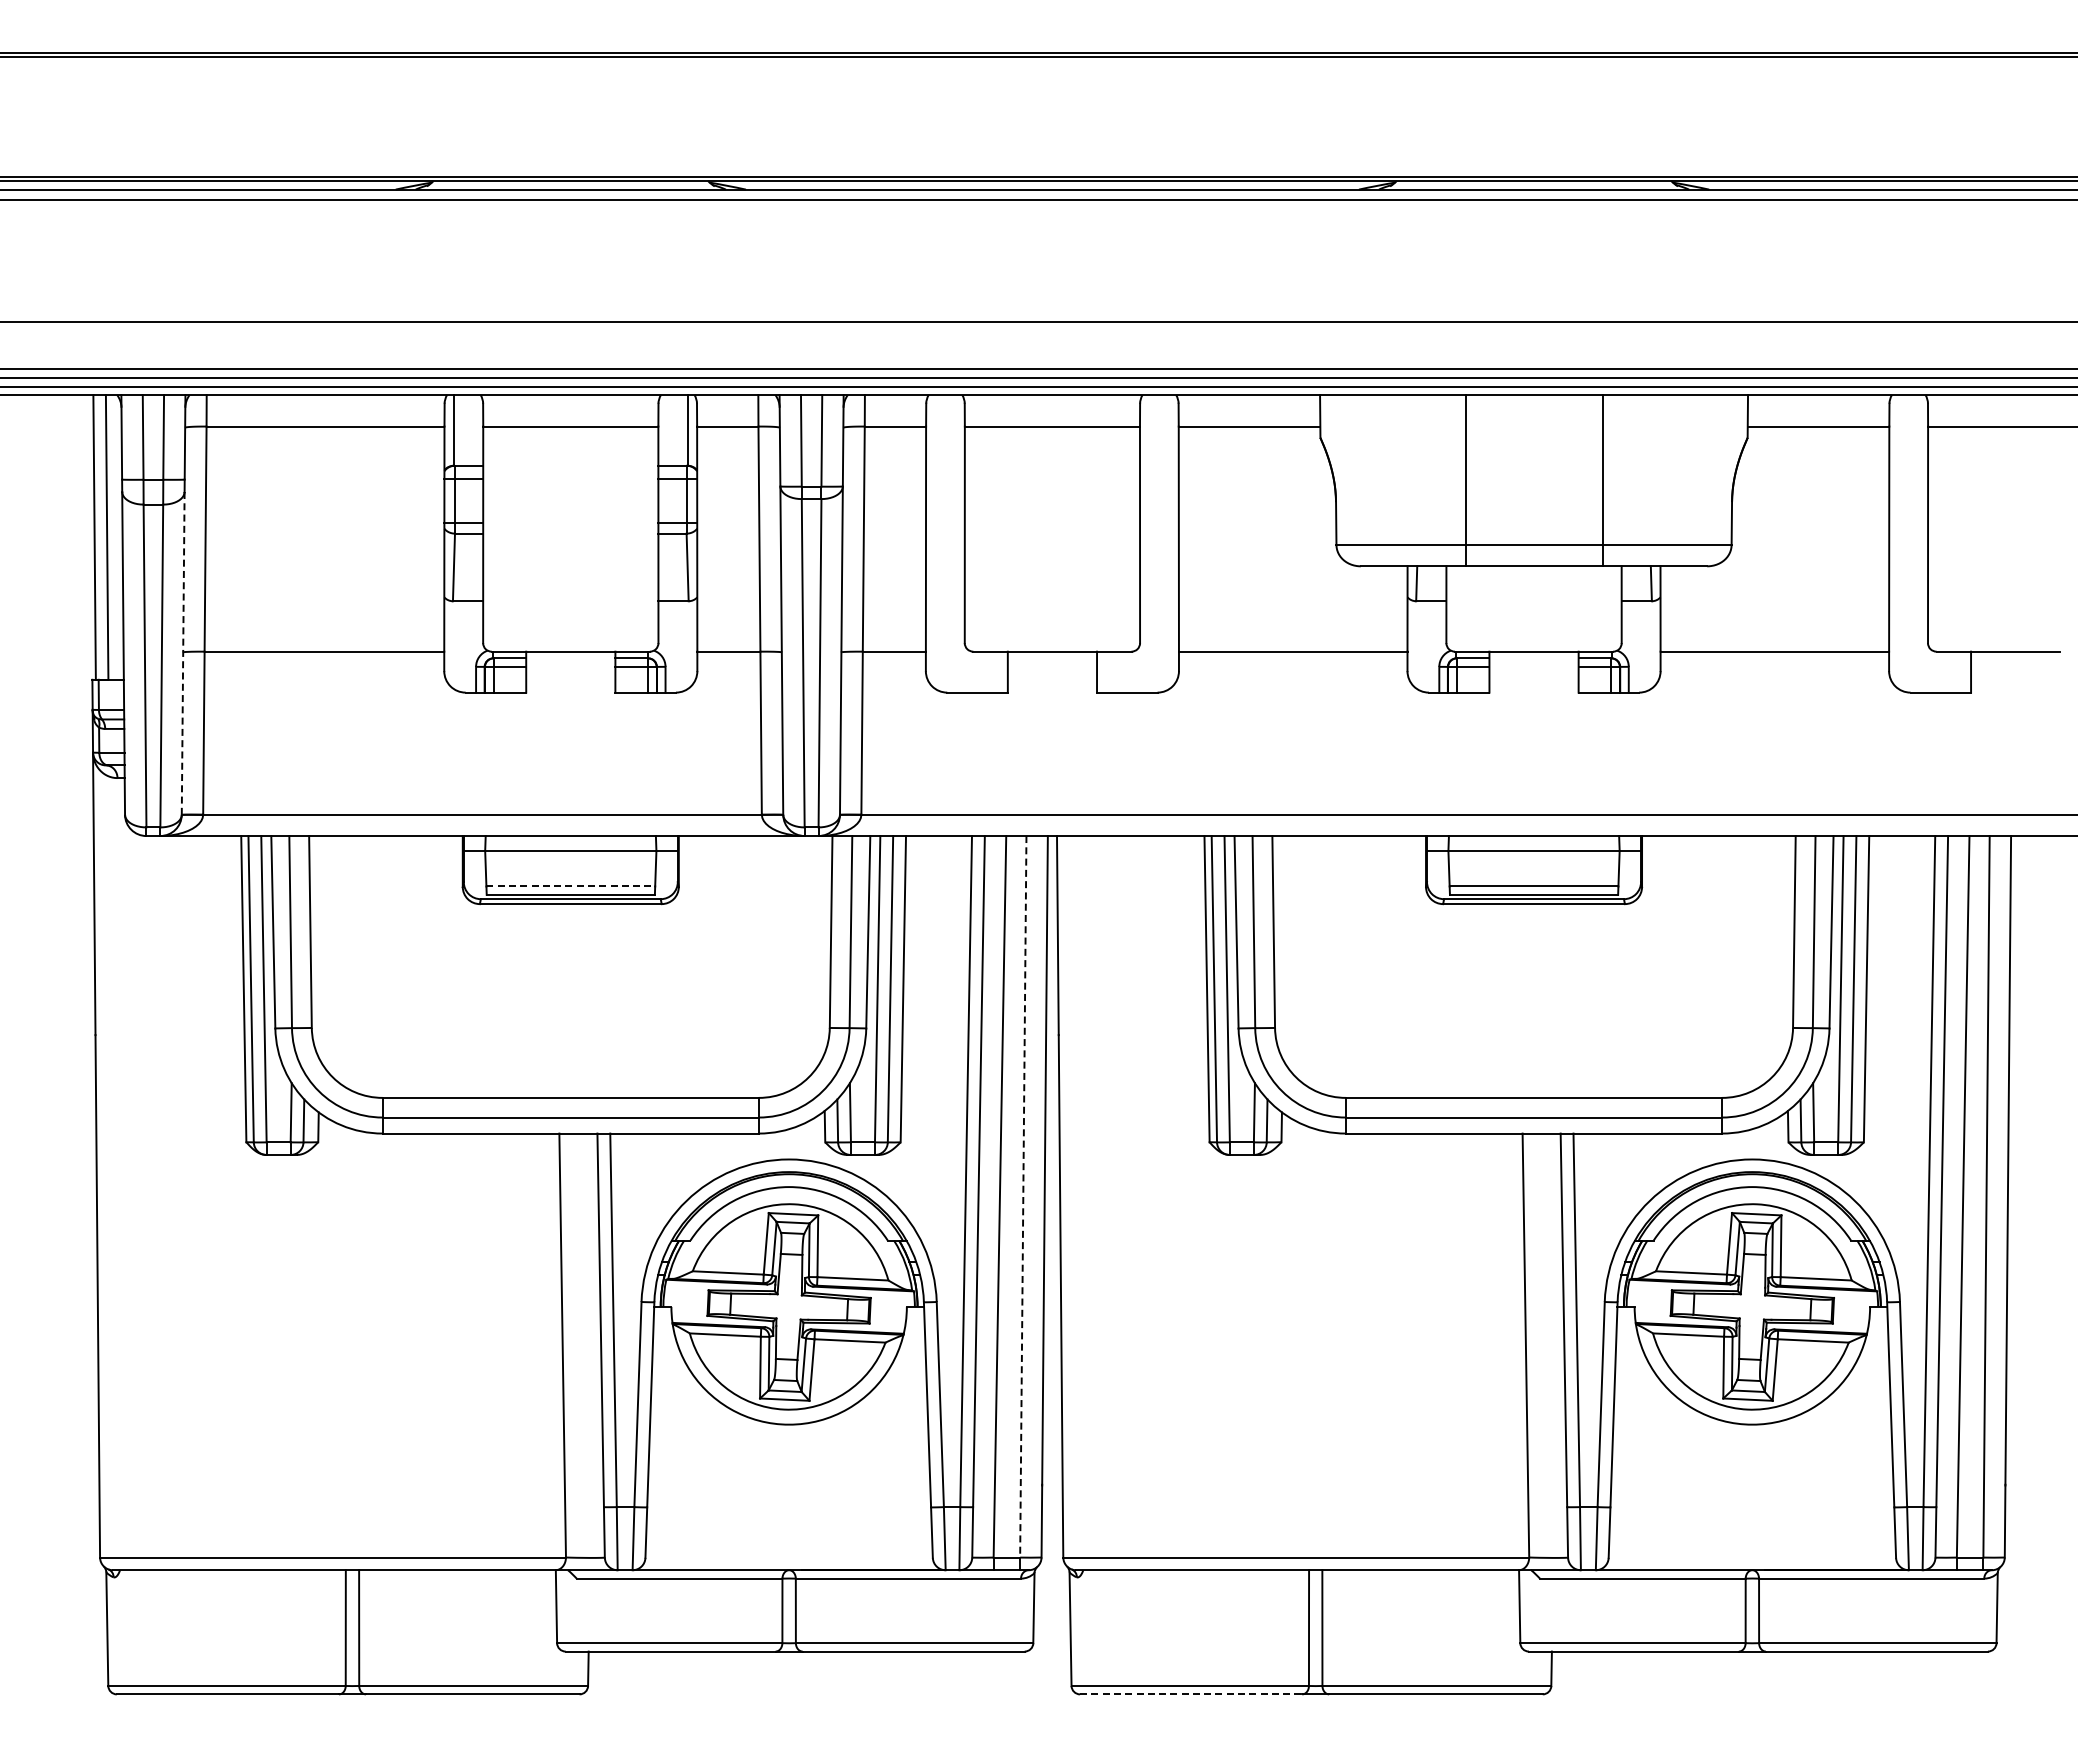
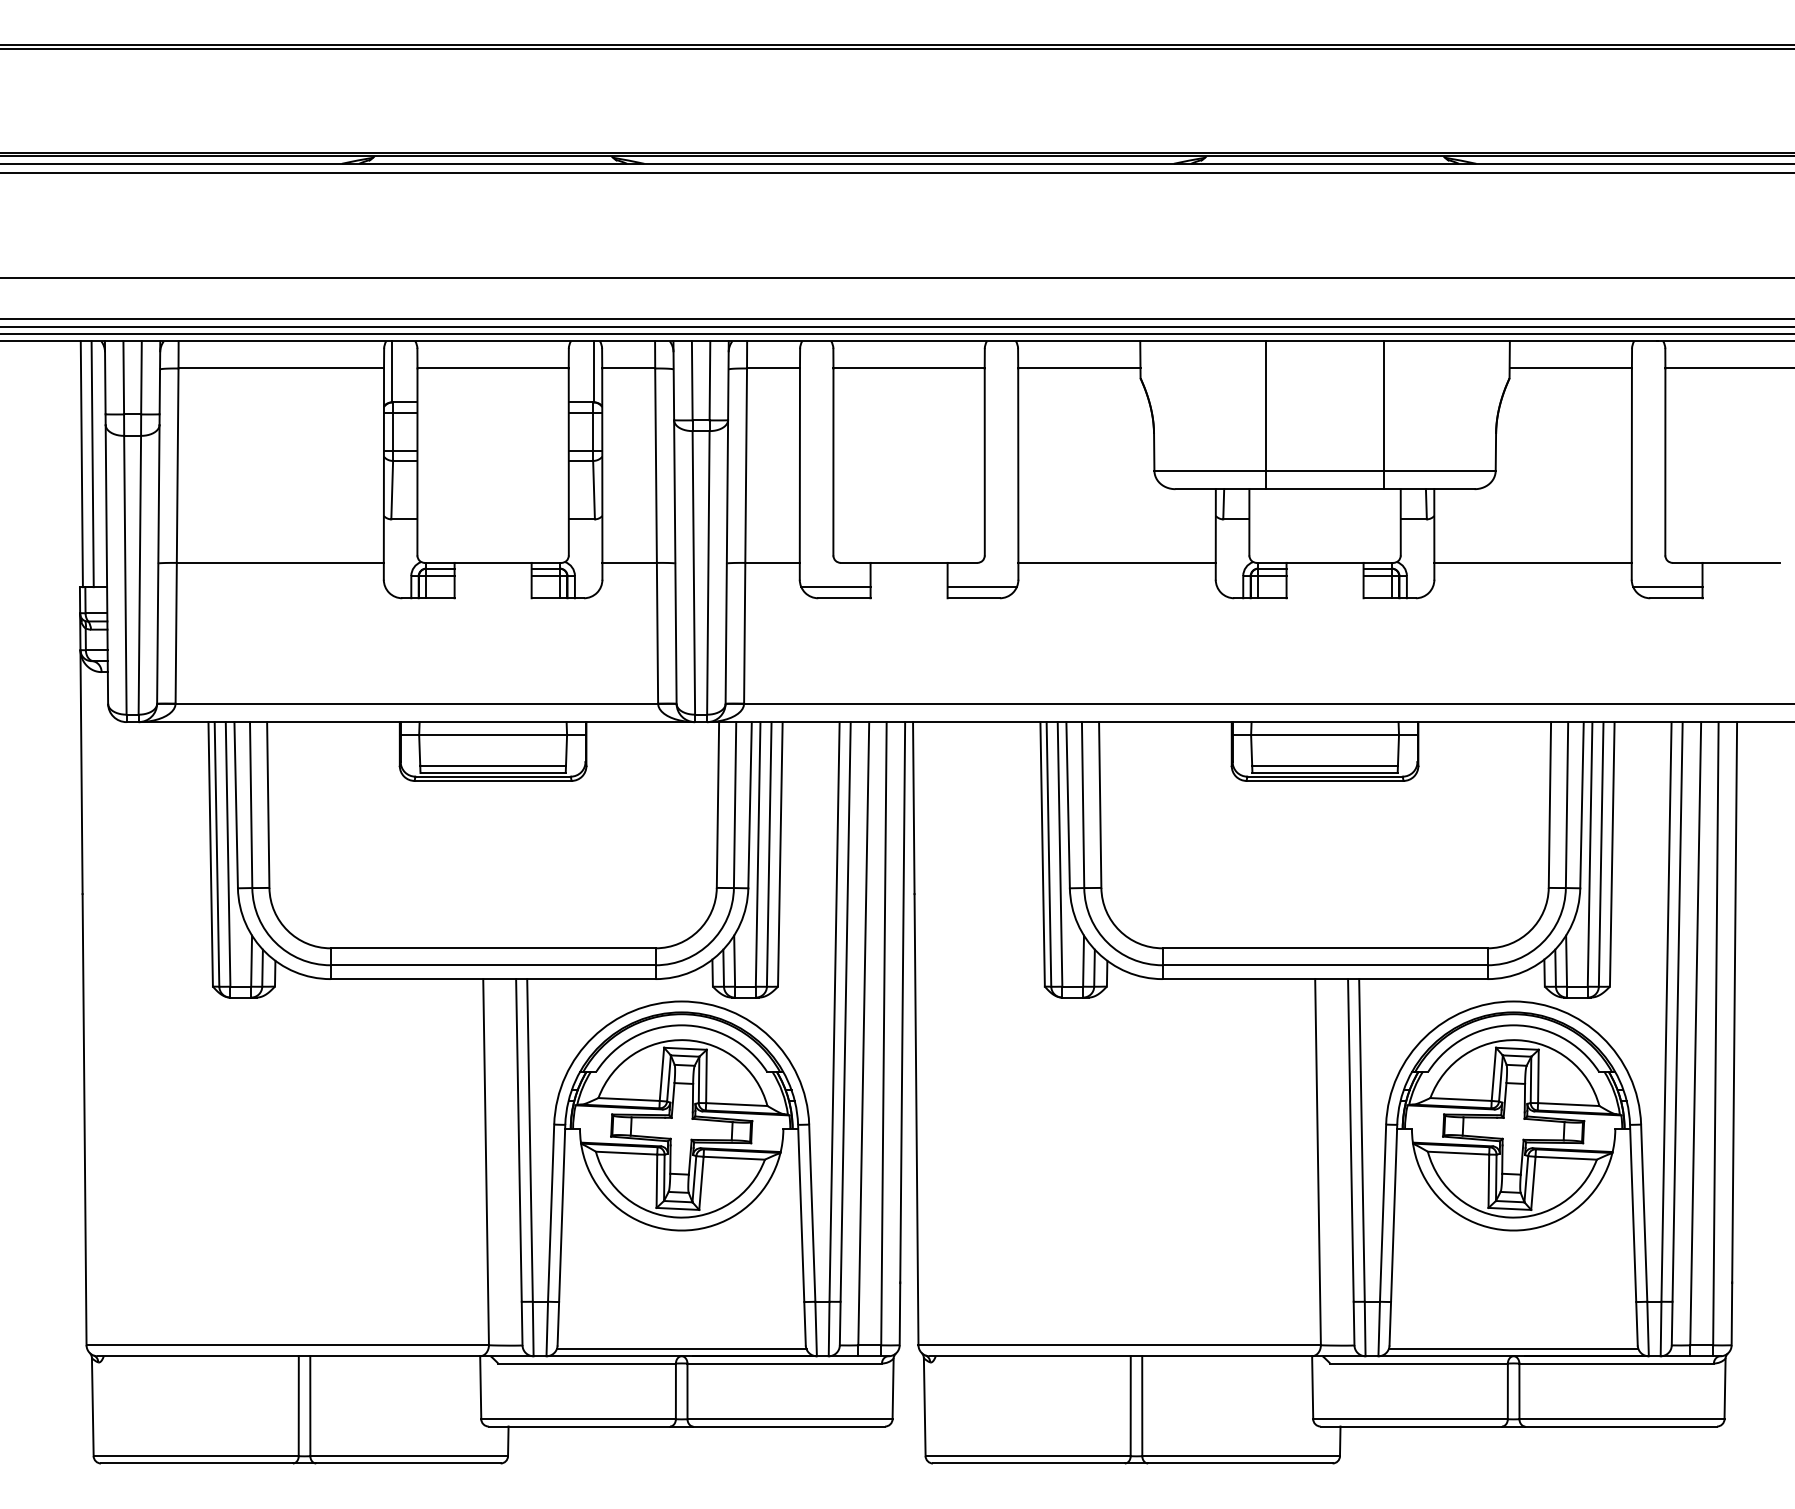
line: (183, 653) -> (158, 564), dashed -> solid
line: (967, 679) -> (835, 586), added
line: (1137, 679) -> (982, 586), added
line: (1930, 679) -> (1667, 586), added
line: (571, 886) -> (493, 765), dashed -> solid
line: (1023, 1196) -> (884, 1033), dashed -> solid
line: (788, 1561) -> (681, 1348), added
line: (1751, 1561) -> (1512, 1348), added
line: (1191, 1694) -> (1029, 1463), dashed -> solid

